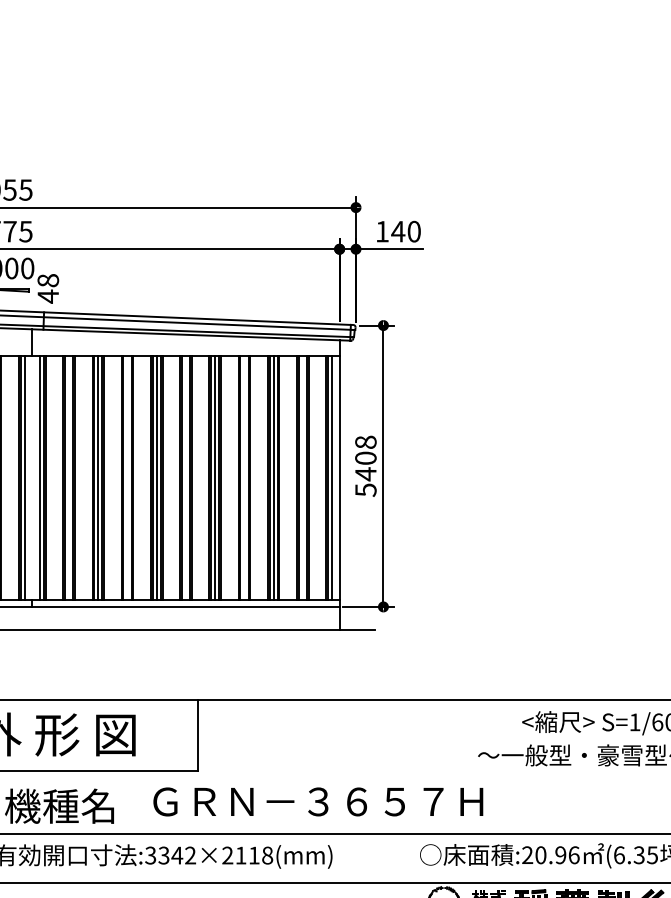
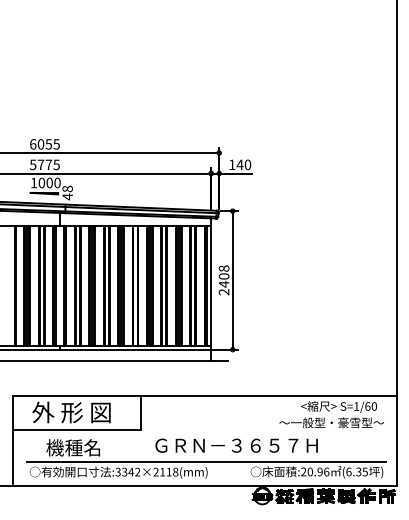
text: (364, 490) -> (223, 292), 5408 -> 2408
text: (317, 801) -> (236, 445), moved

